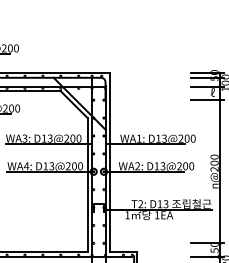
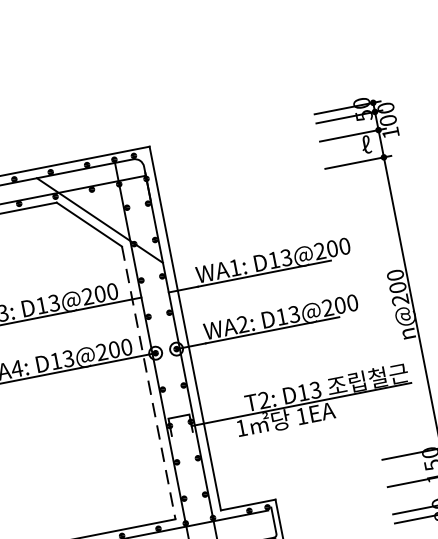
line: (87, 185) -> (148, 383), solid -> dashed

